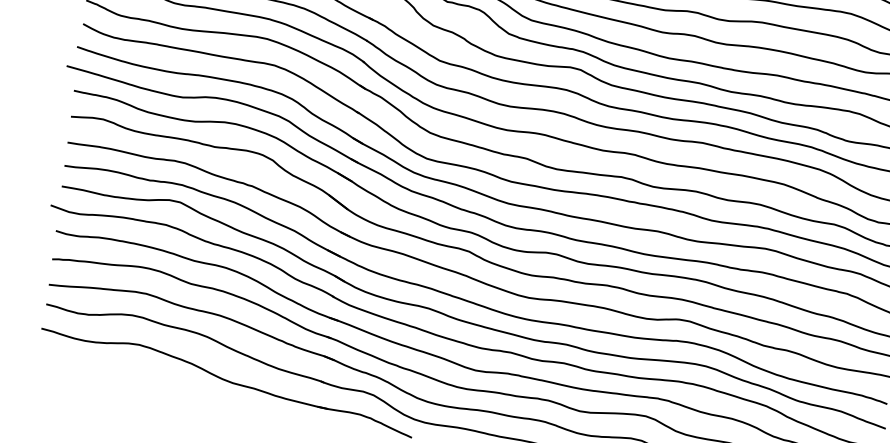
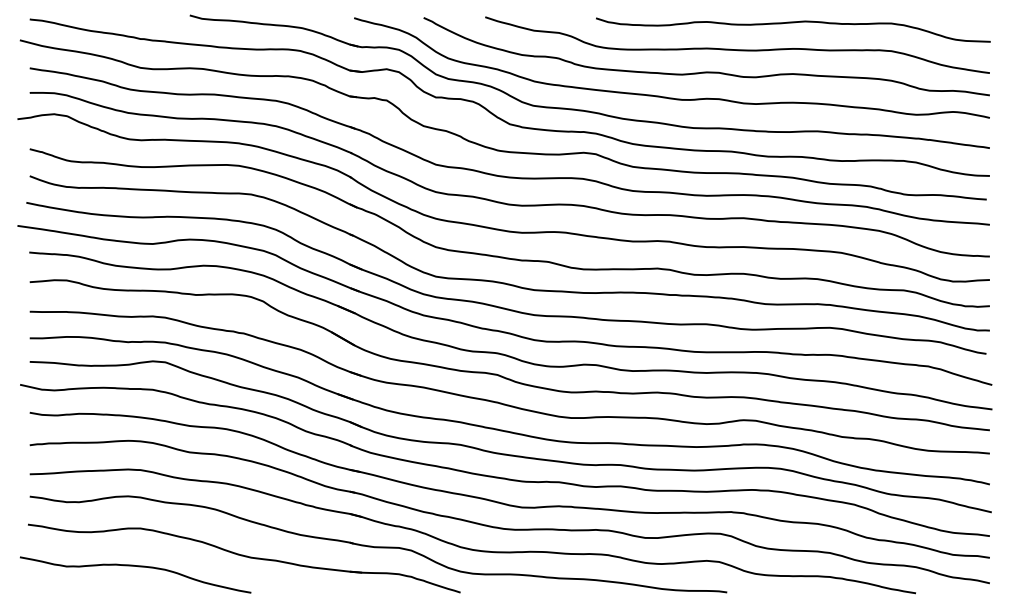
curve: (133, 378) -> (138, 567), added

